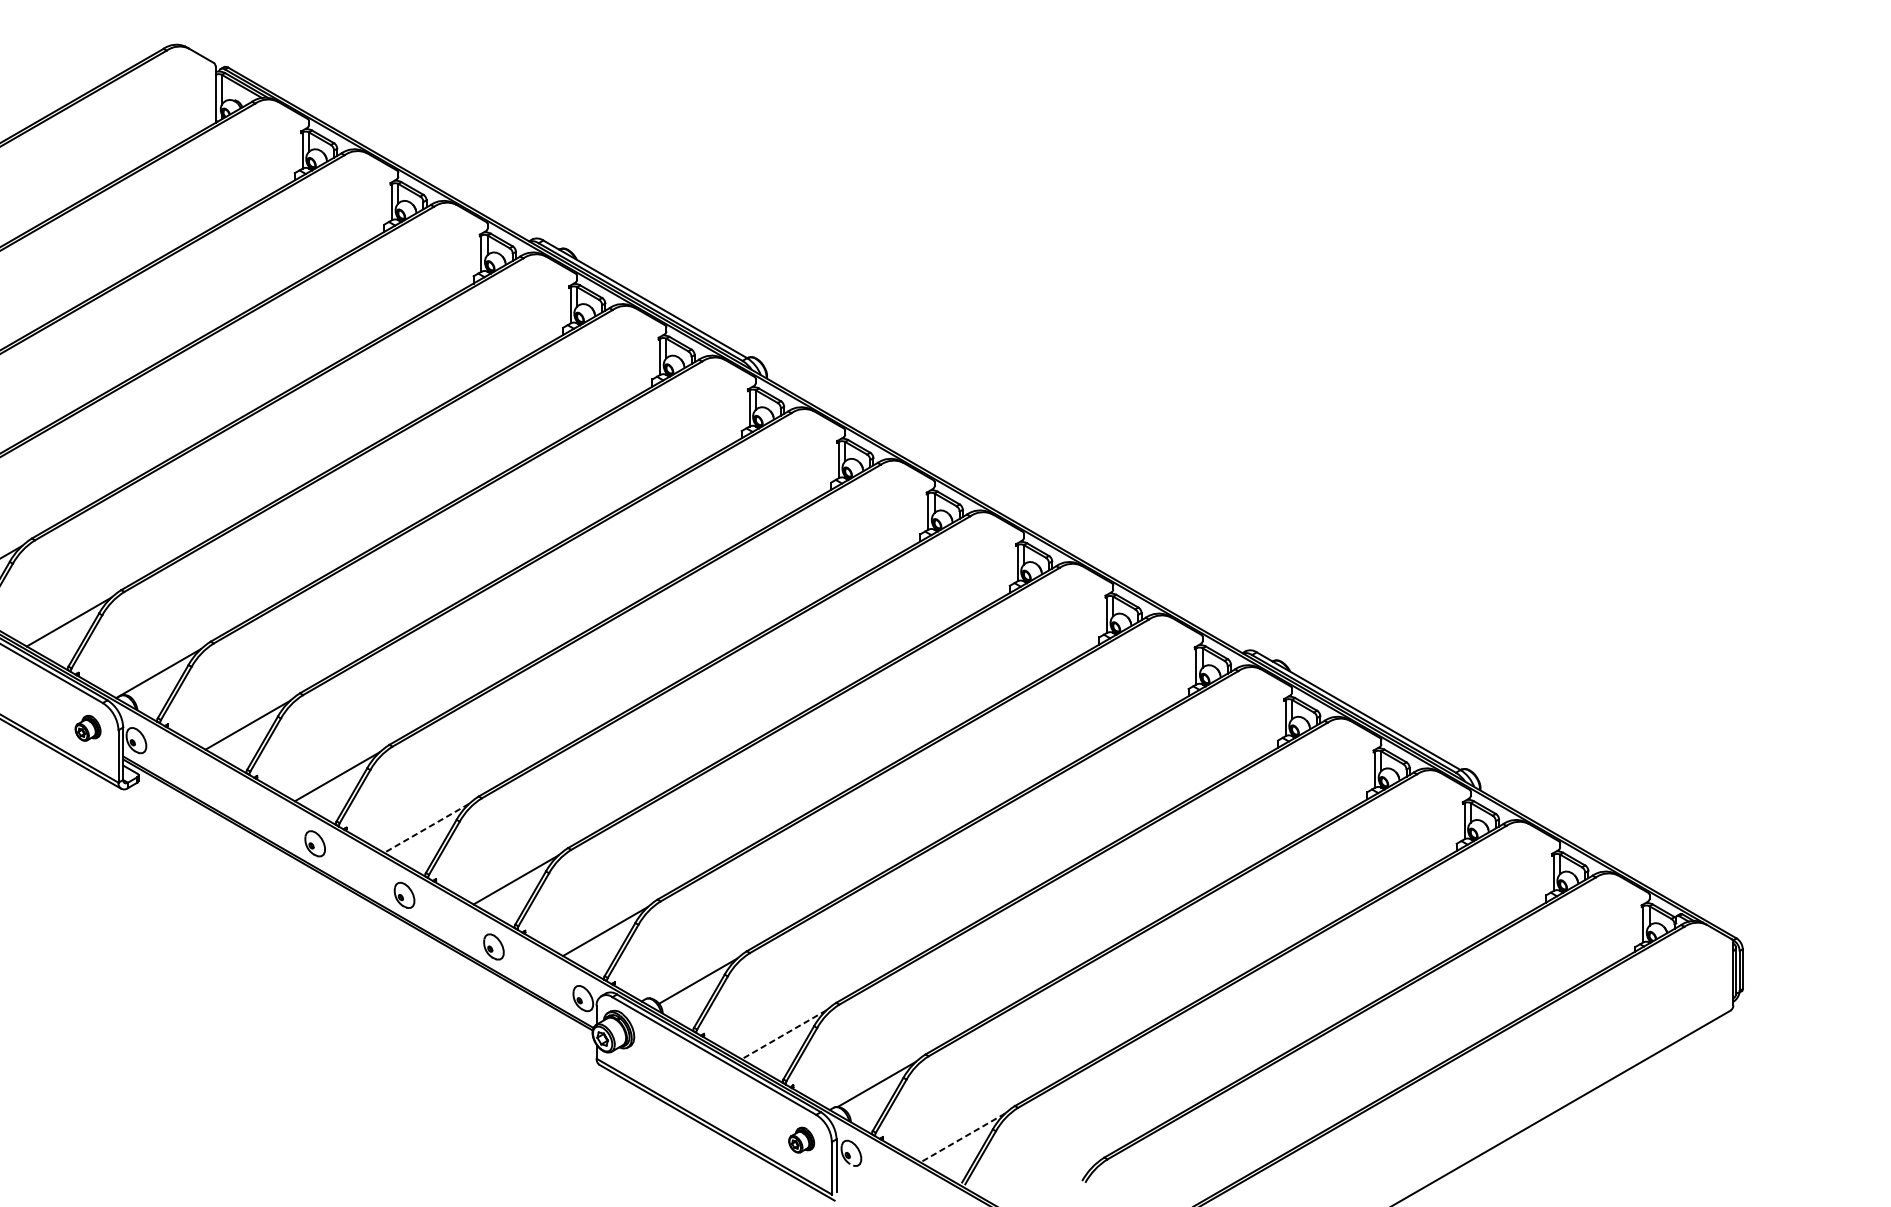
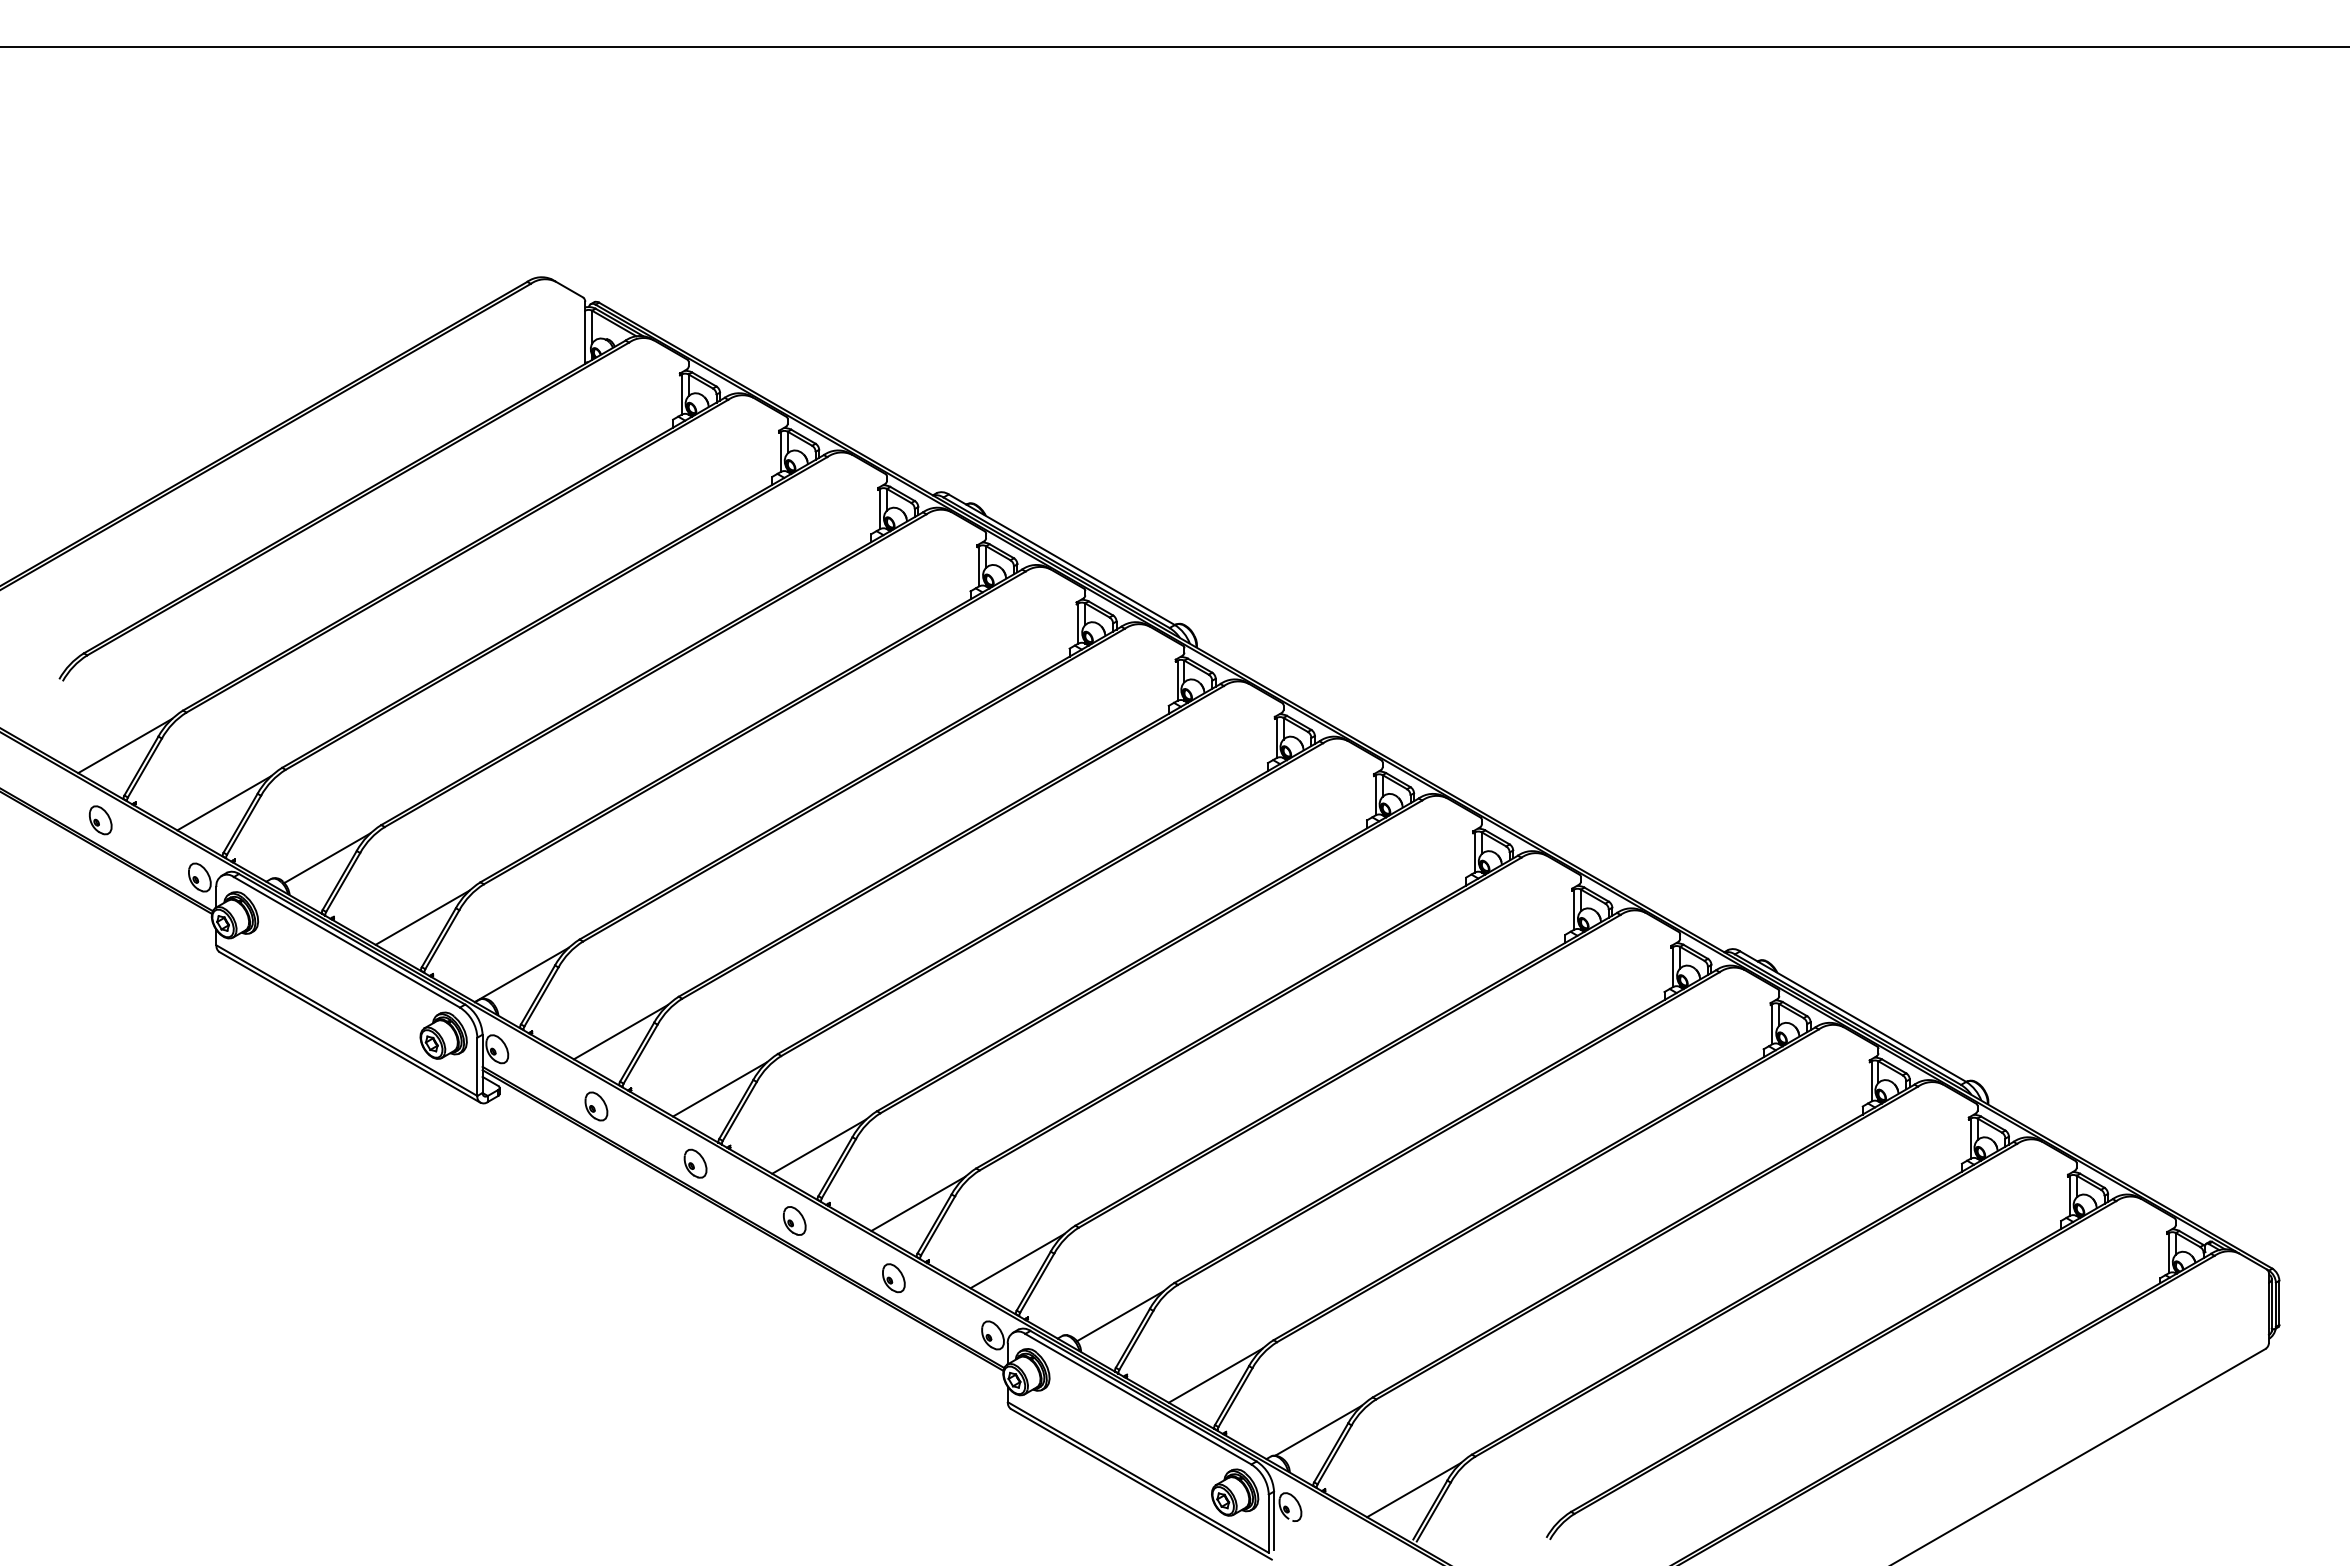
part: (87, 728) -> (443, 1035), size x1.67
part: (225, 792) -> (596, 1106), added
line: (425, 828) -> (818, 1146), dashed -> solid
line: (783, 1034) -> (1215, 1375), dashed -> solid
line: (962, 1138) -> (1413, 1490), dashed -> solid
part: (801, 1140) -> (1235, 1492), size x1.67

